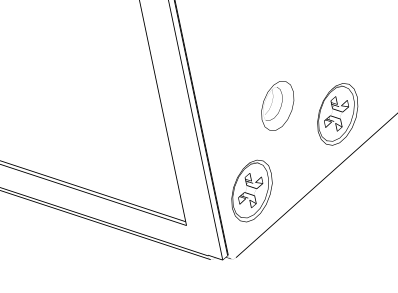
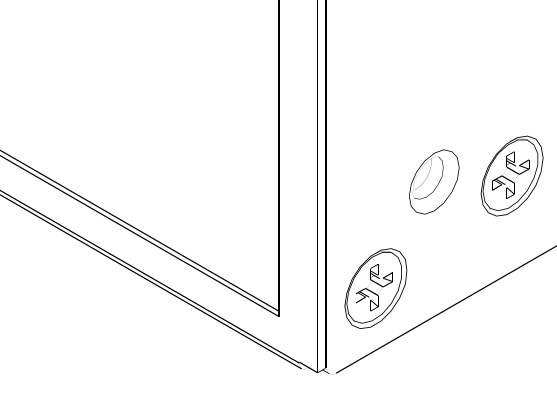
part: (337, 114) -> (511, 175), moved

